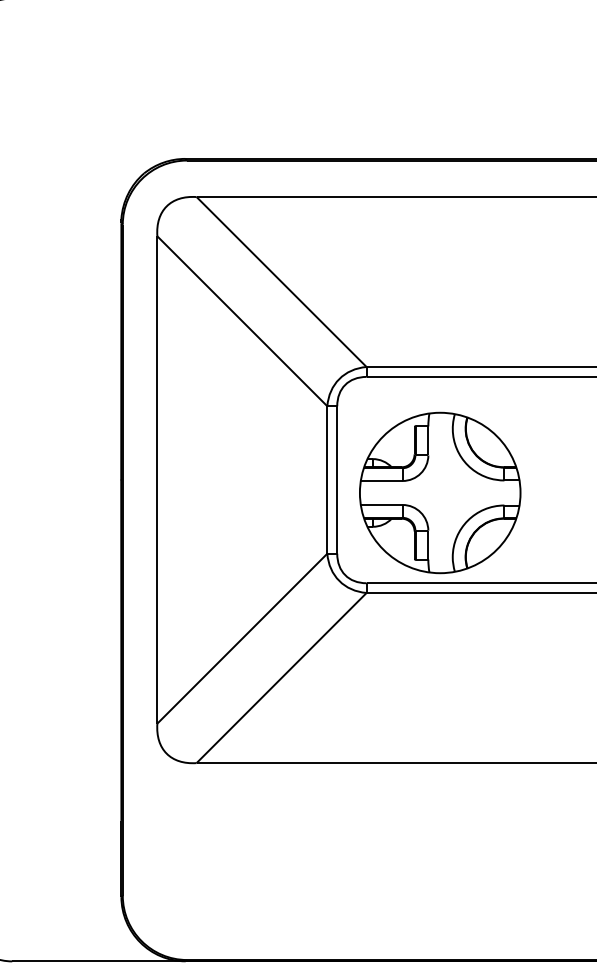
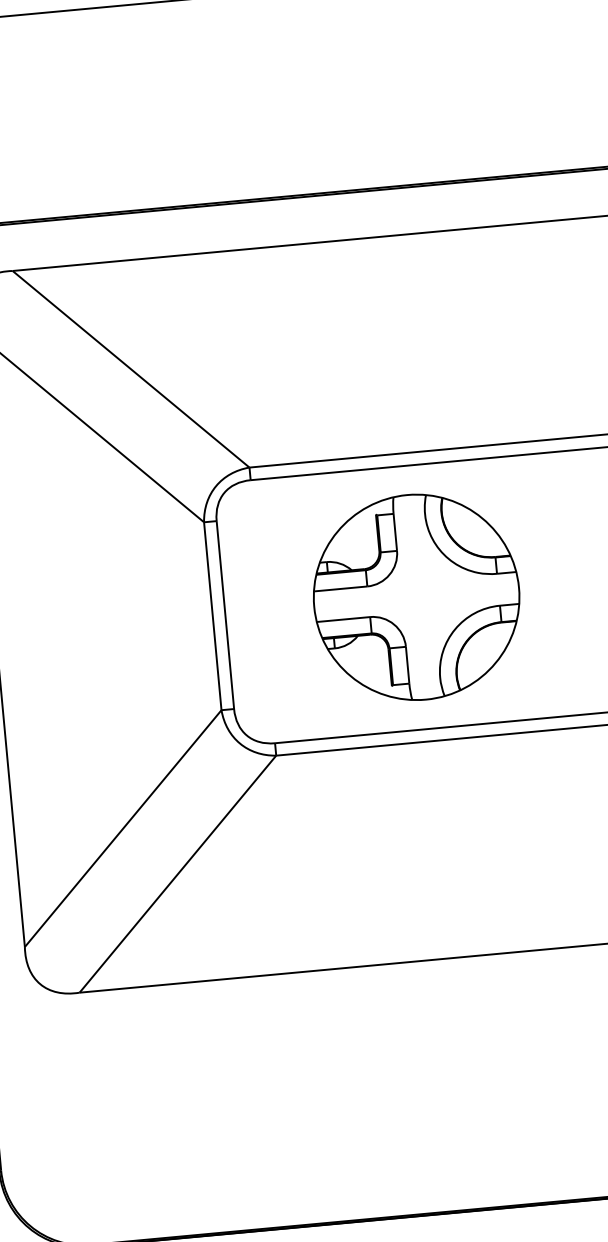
part: (440, 492) -> (416, 596), moved

